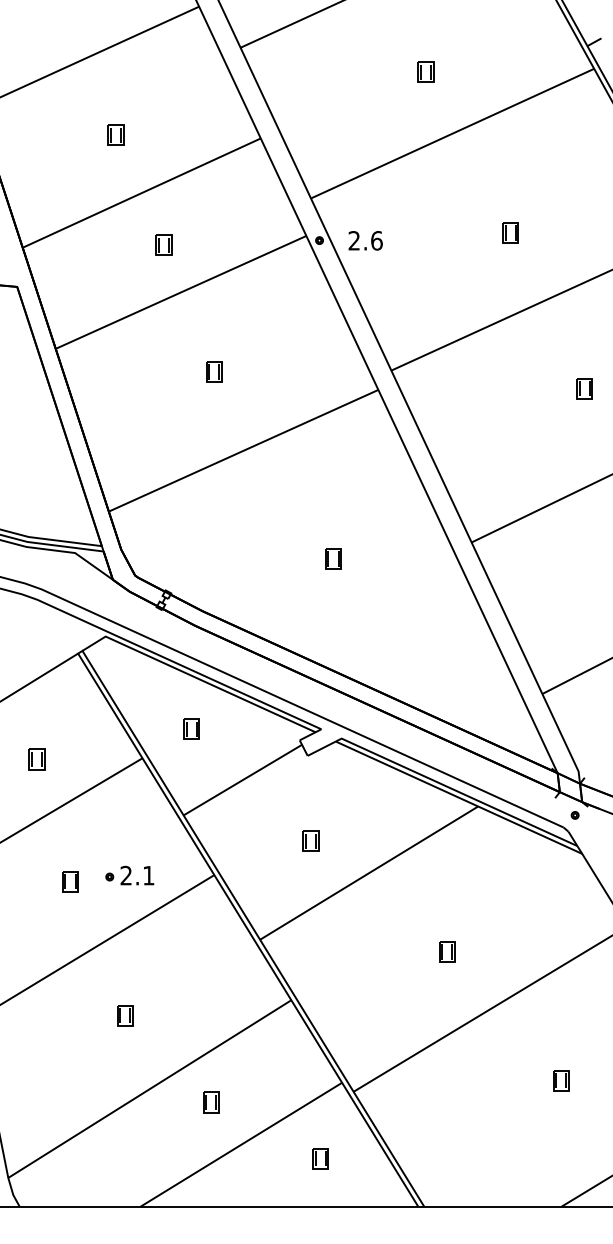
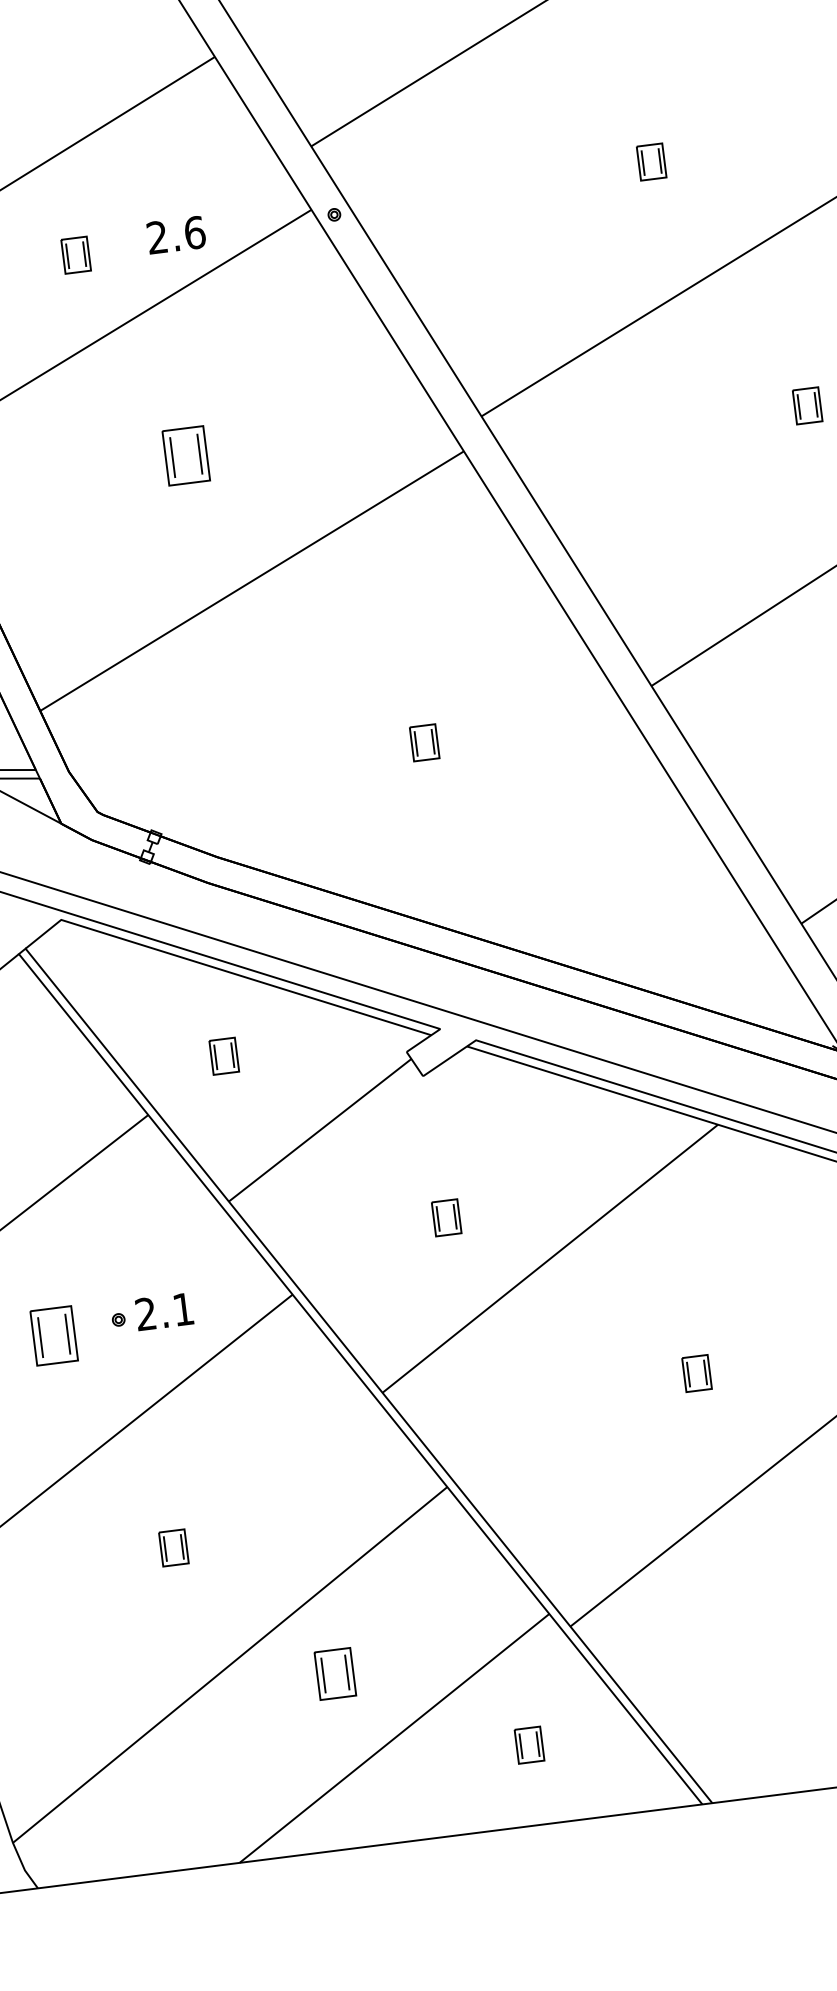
text: (365, 240) -> (175, 234), moved
part: (214, 371) -> (186, 455), size x1.6
part: (70, 881) -> (54, 1335), size x1.6
part: (211, 1102) -> (335, 1674), size x1.4

